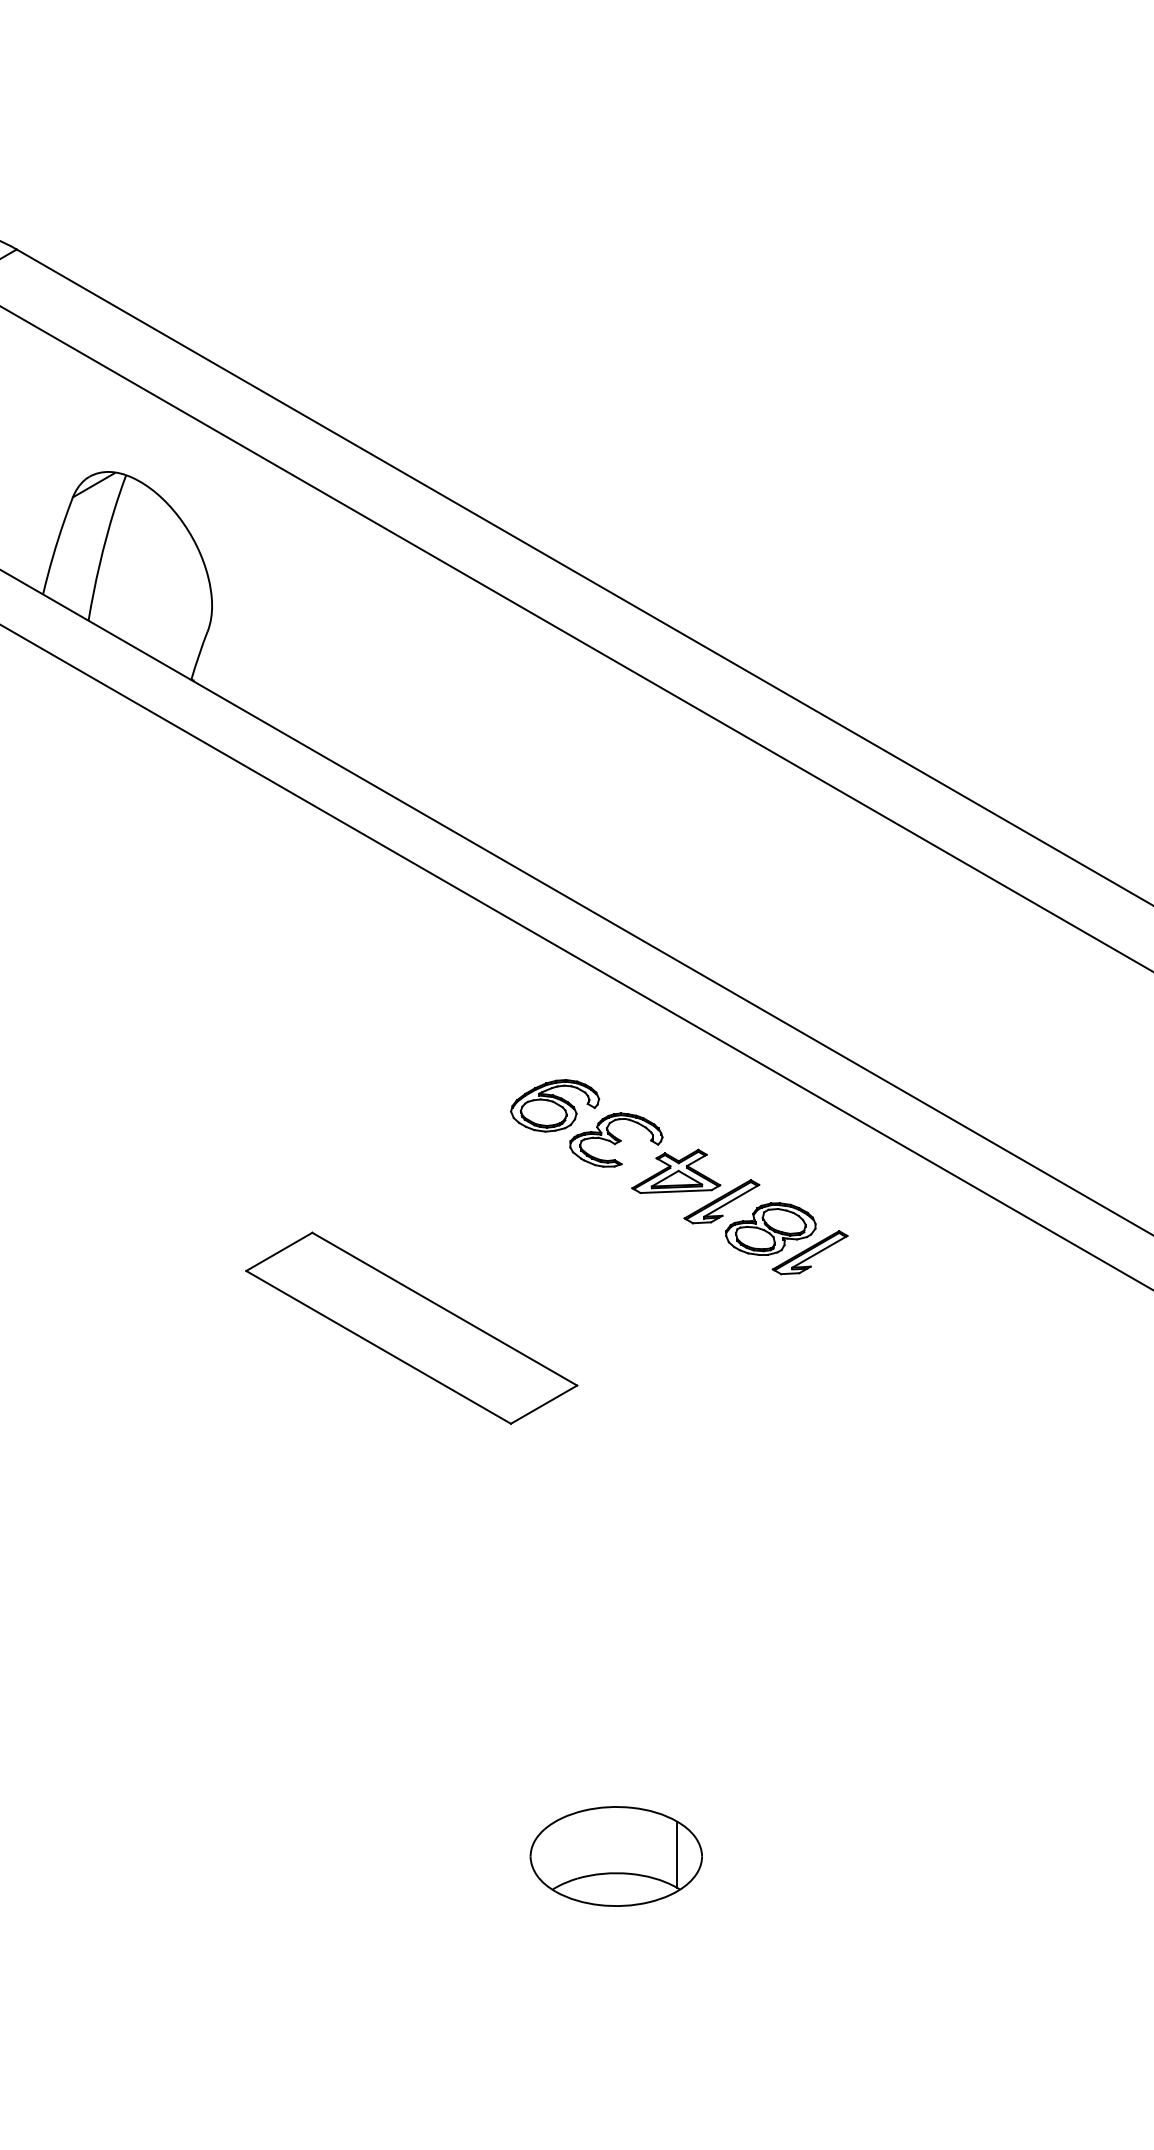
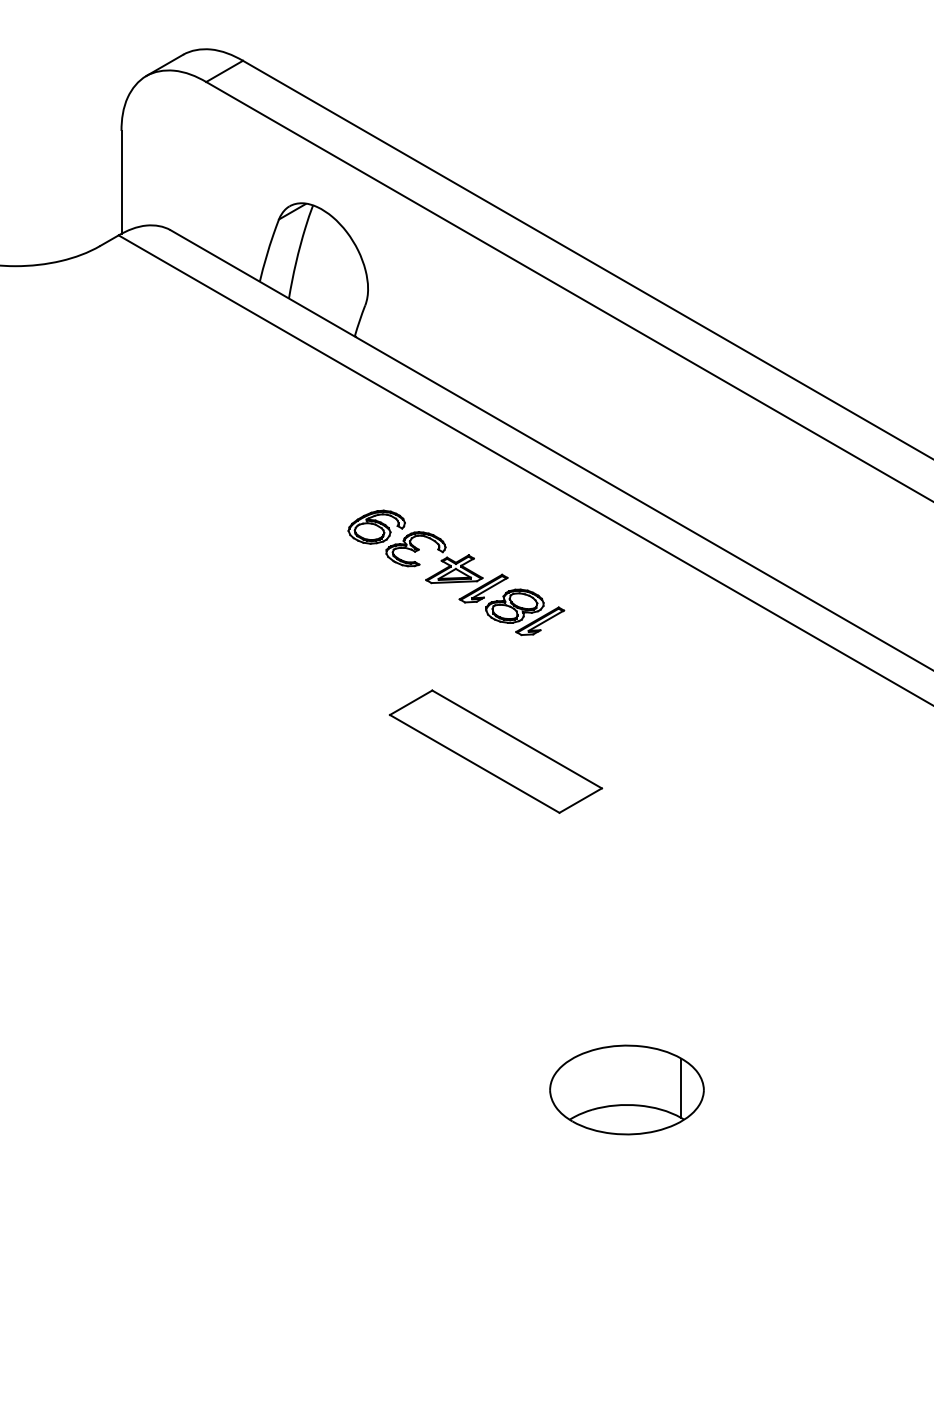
part: (679, 1176) -> (456, 572), moved
part: (615, 1855) -> (626, 1089), size x1.4

